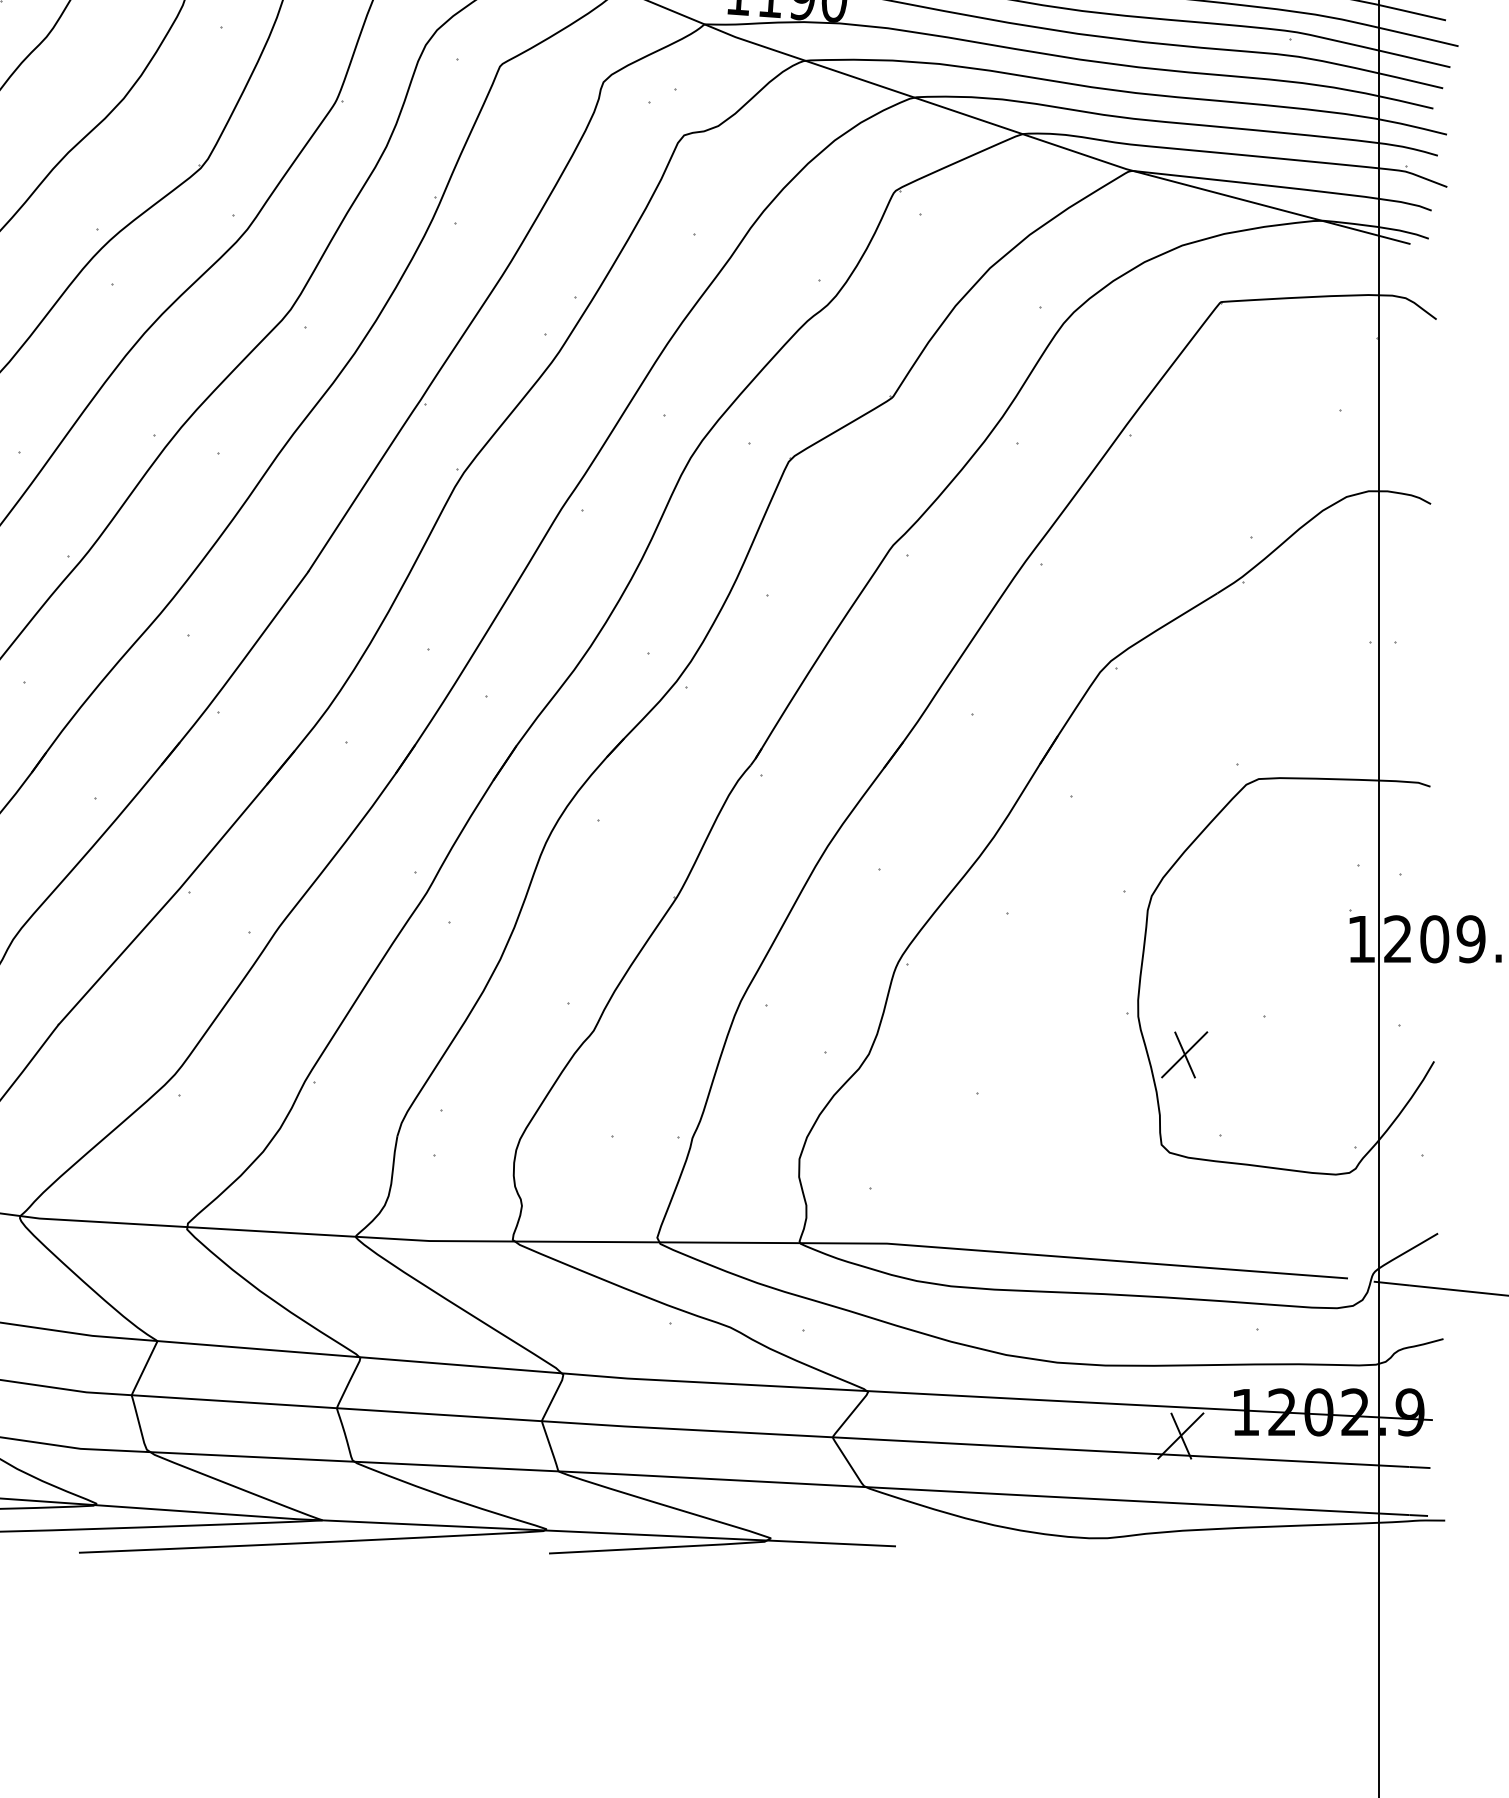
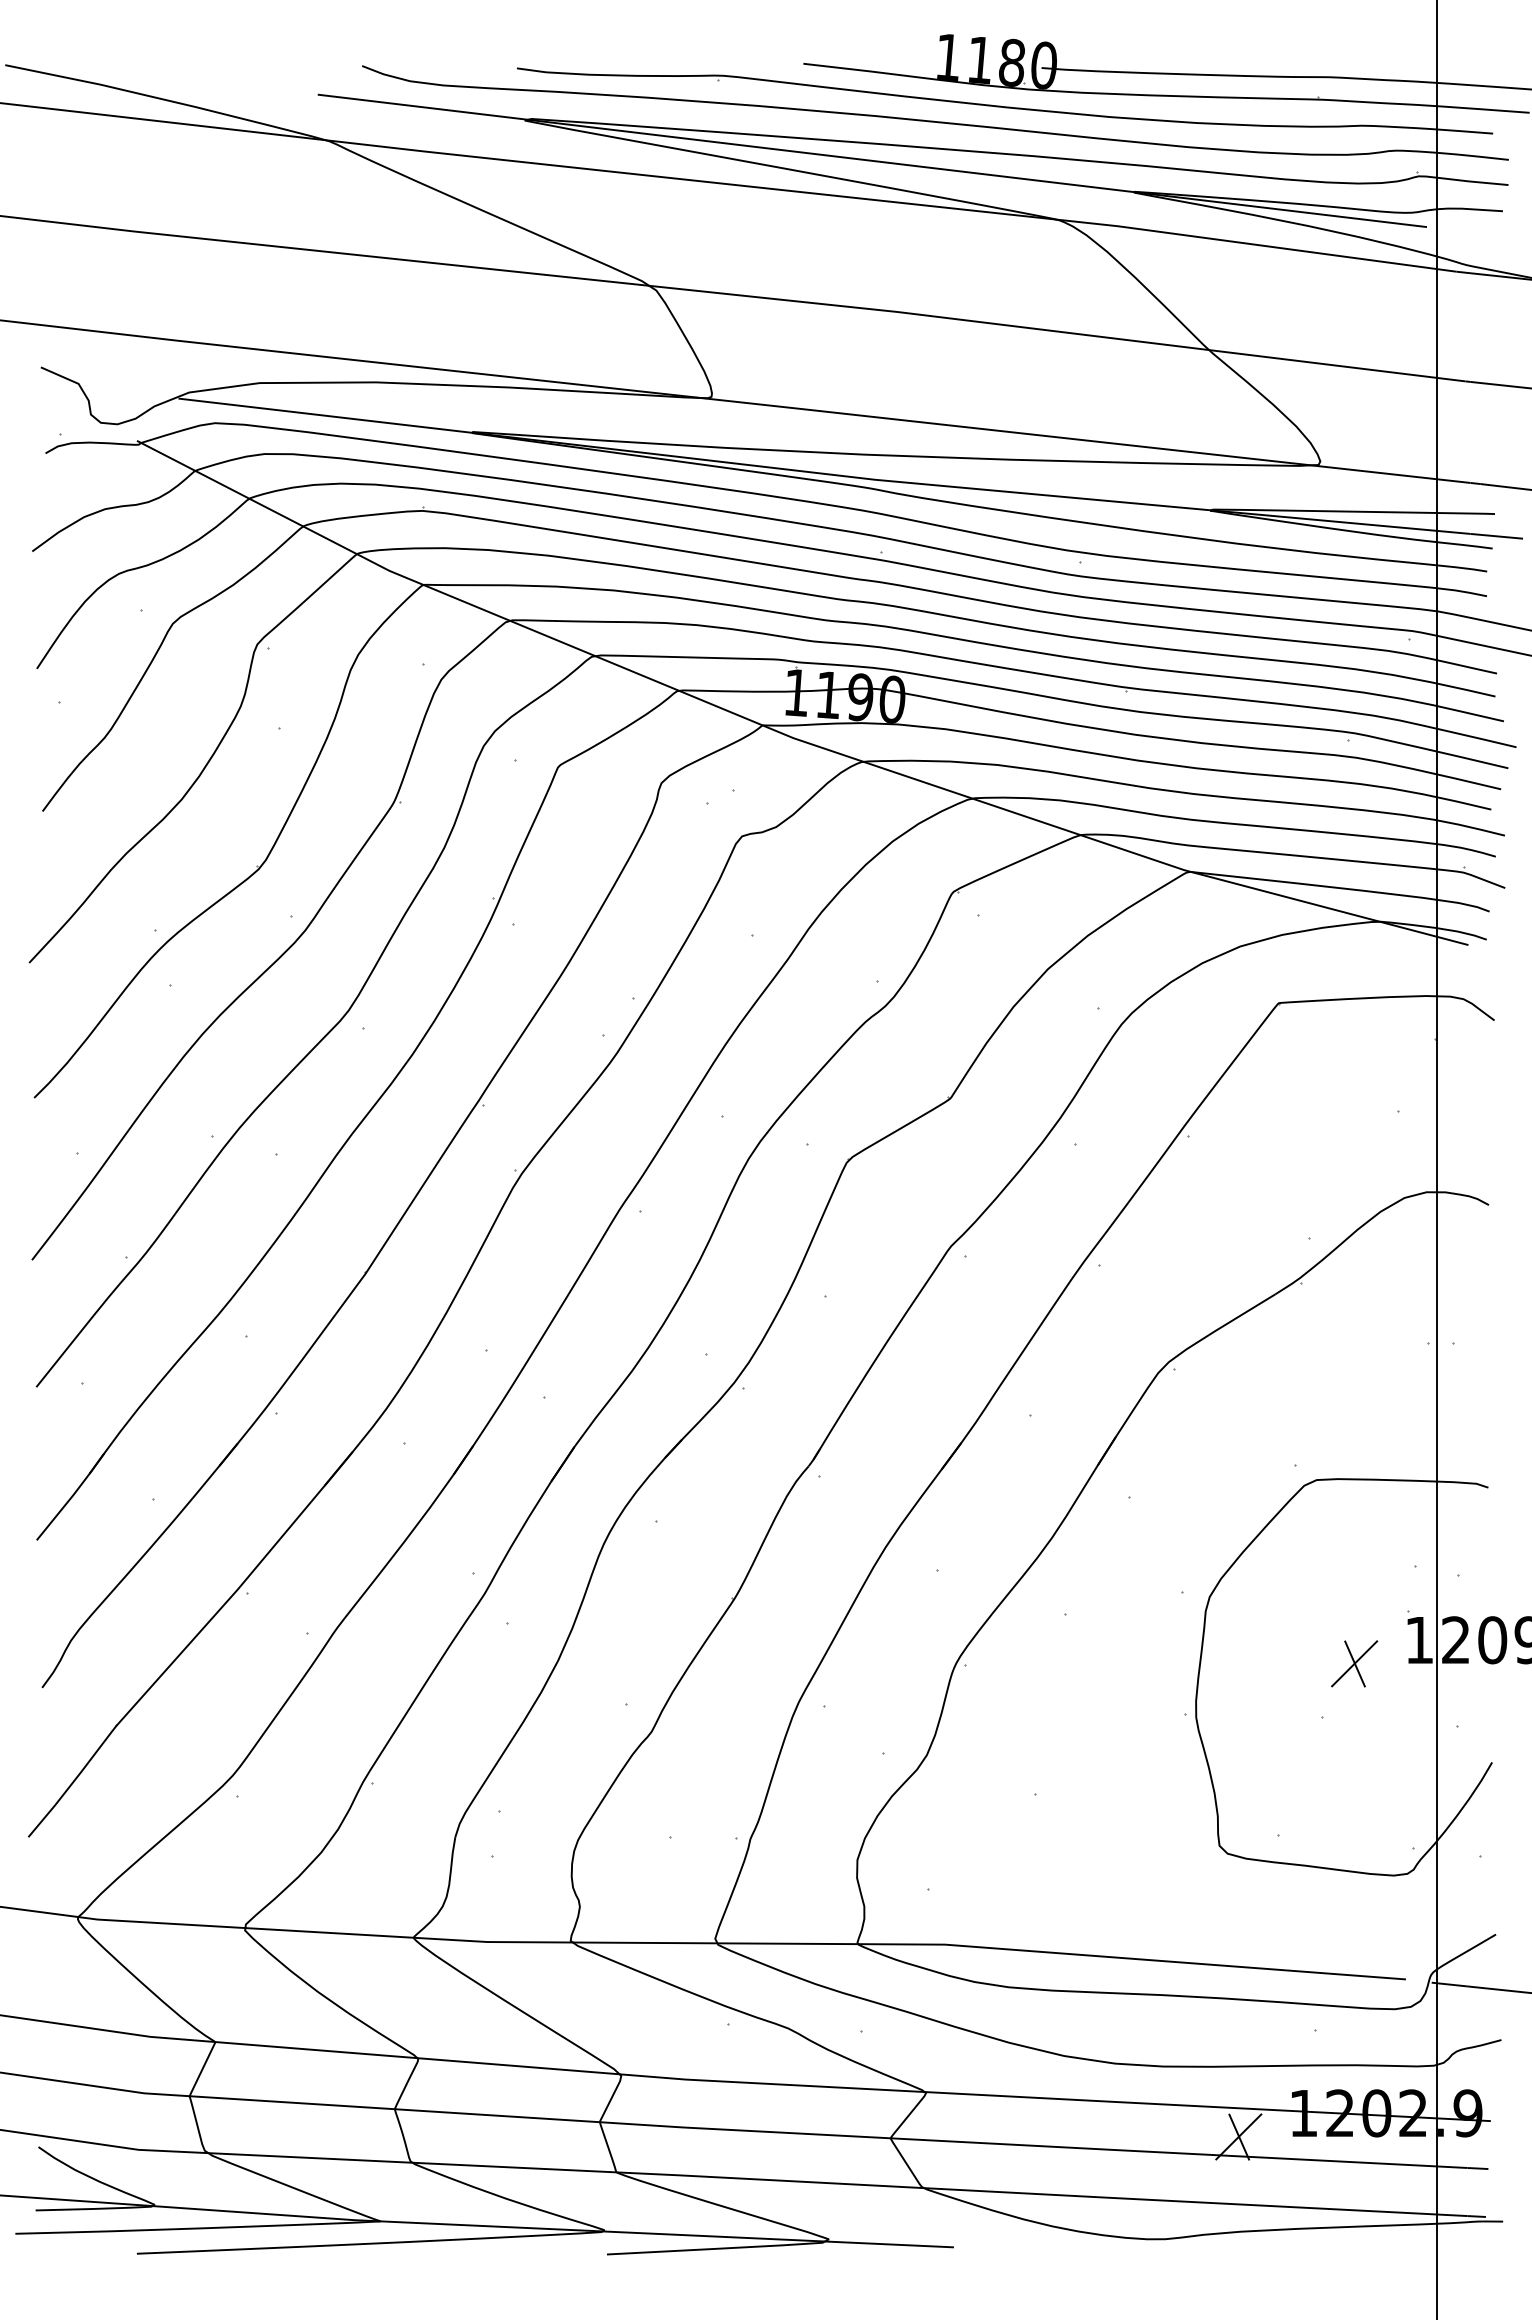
part: (1184, 1054) -> (1354, 1663), moved

